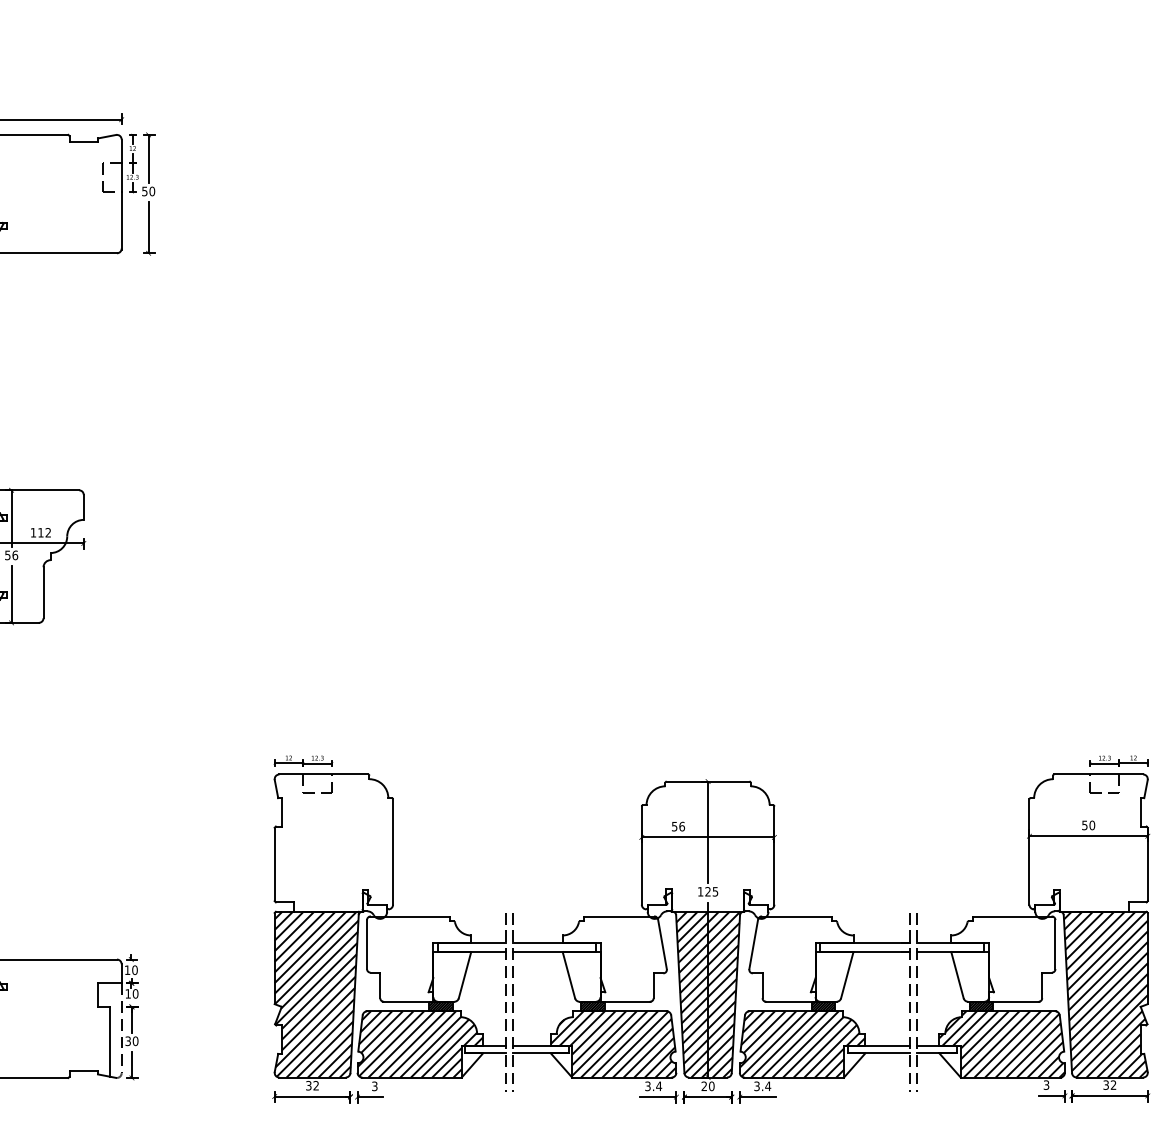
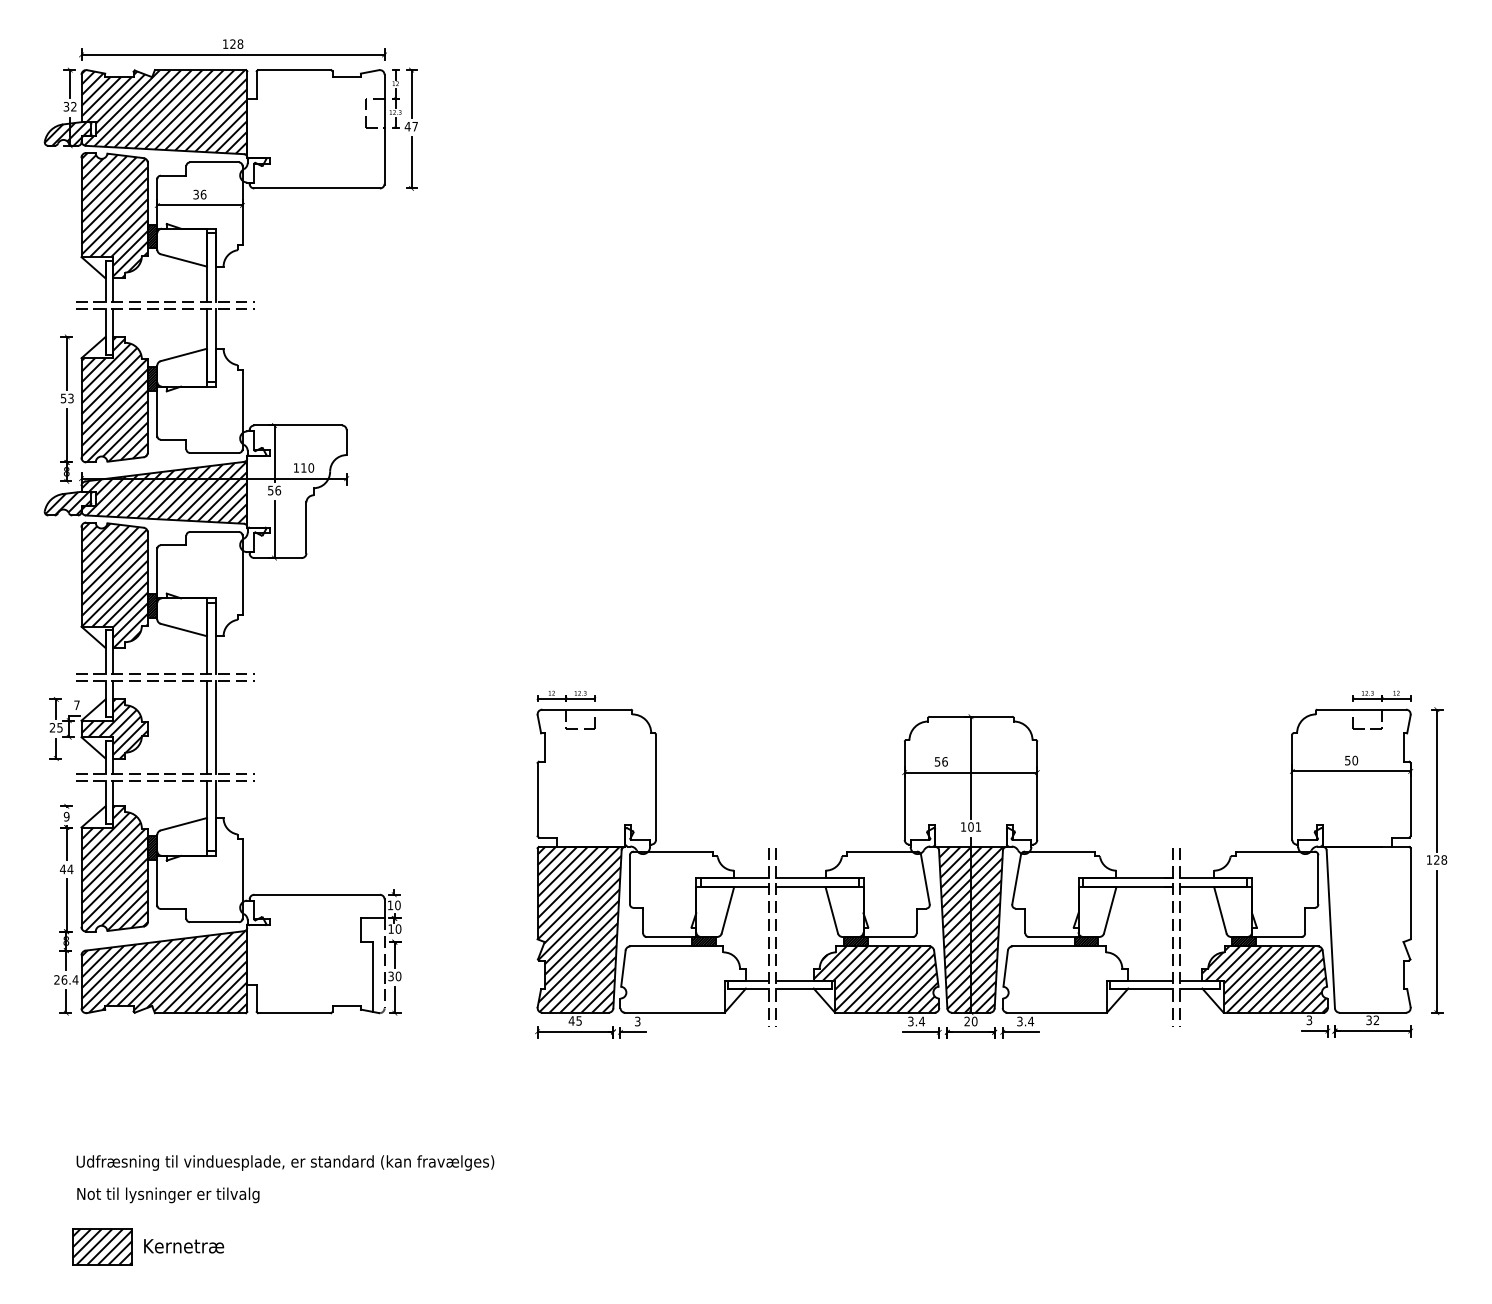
text: (148, 191) -> (411, 126), 50 -> 47
text: (48, 532) -> (311, 467), 112 -> 110
text: (711, 891) -> (974, 826), 125 -> 101
hatch: (1103, 994) -> (1366, 929), removed
hatch: (419, 1044) -> (682, 979), removed
hatch: (802, 1044) -> (1065, 979), removed
text: (311, 1085) -> (574, 1020), 32 -> 45

